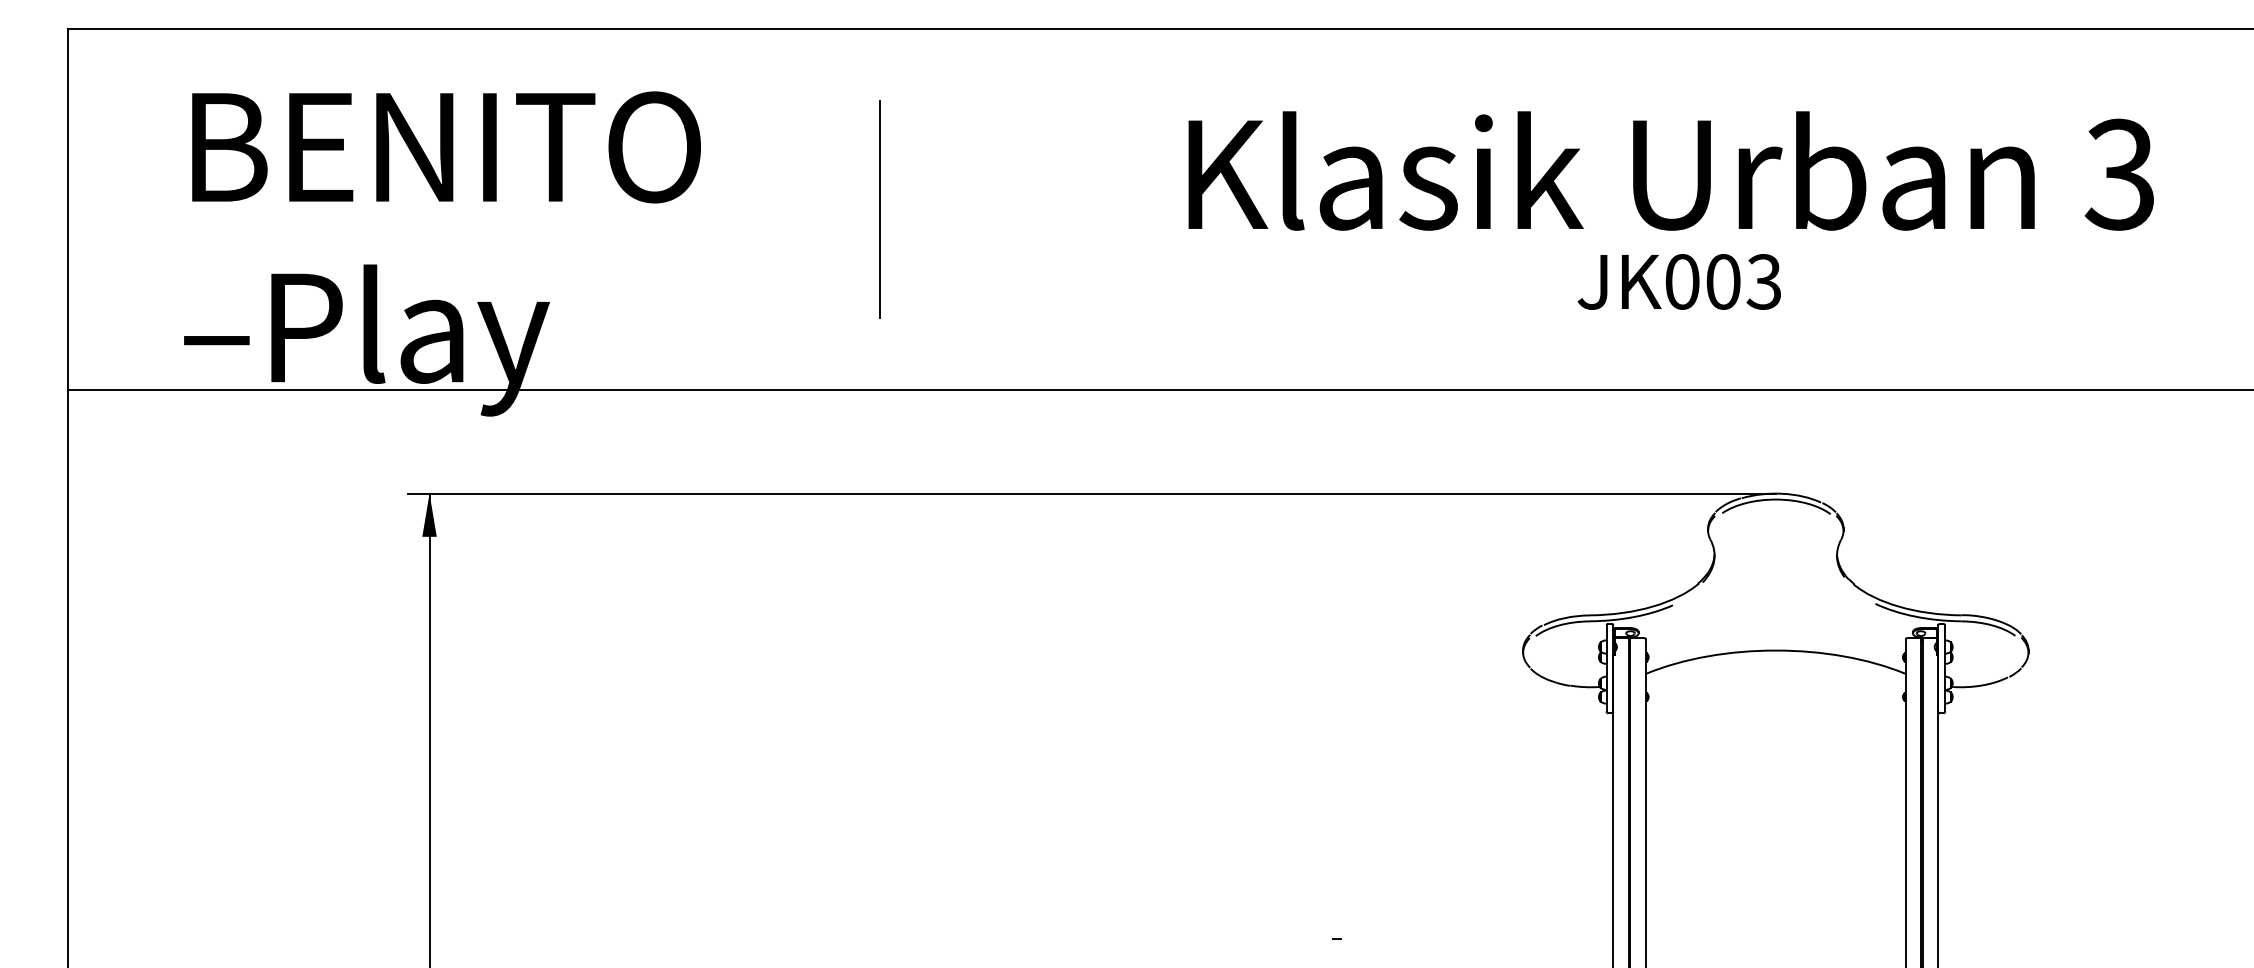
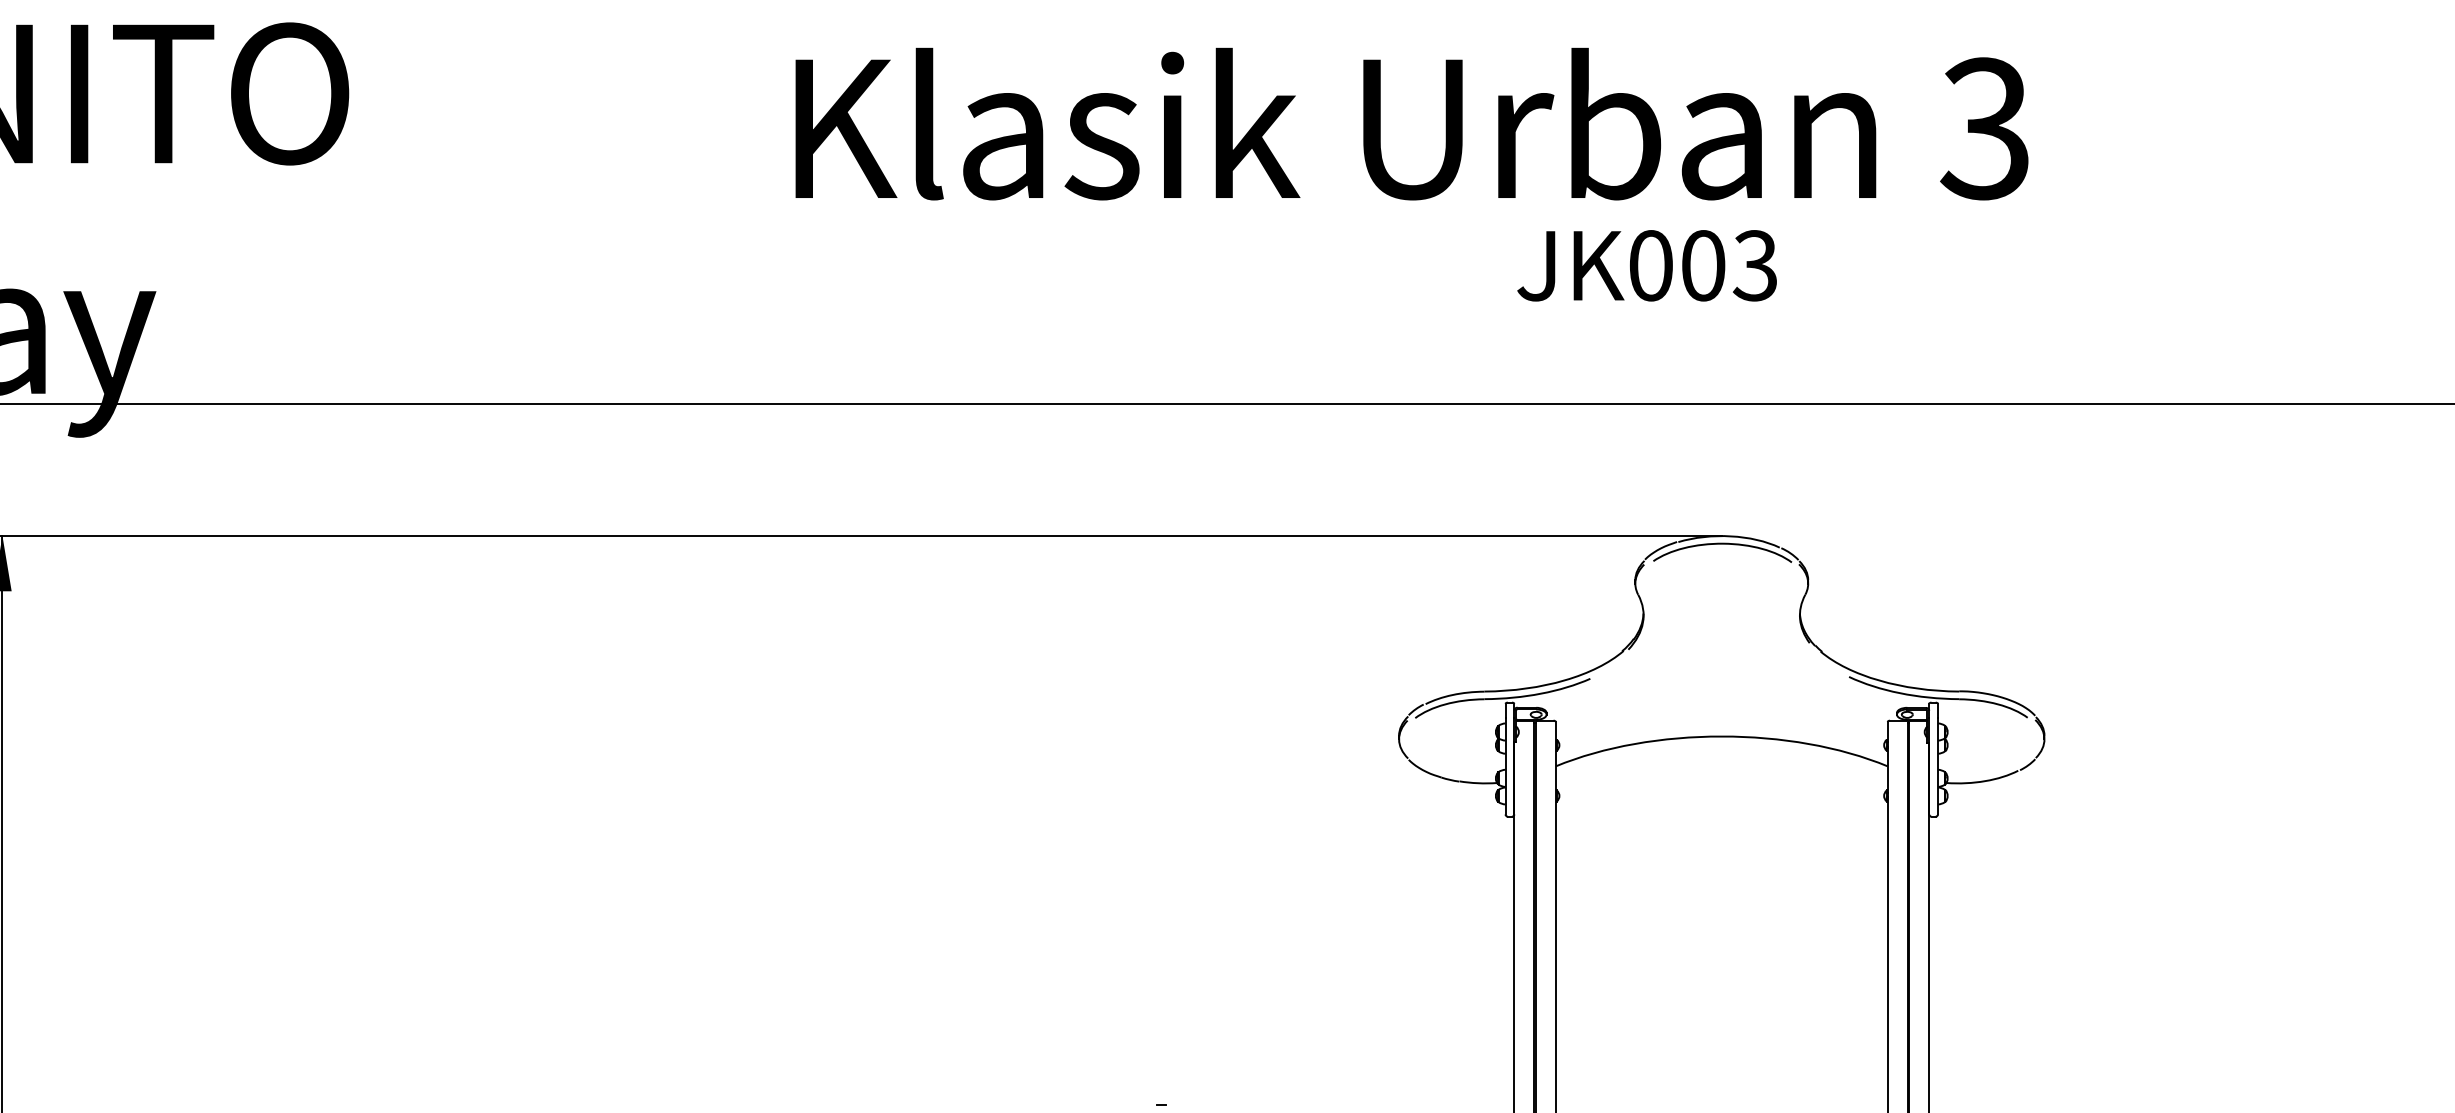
text: (1670, 170) -> (1411, 123), moved
line: (879, 209) -> (577, 173), removed
text: (1678, 281) -> (1646, 265), moved

